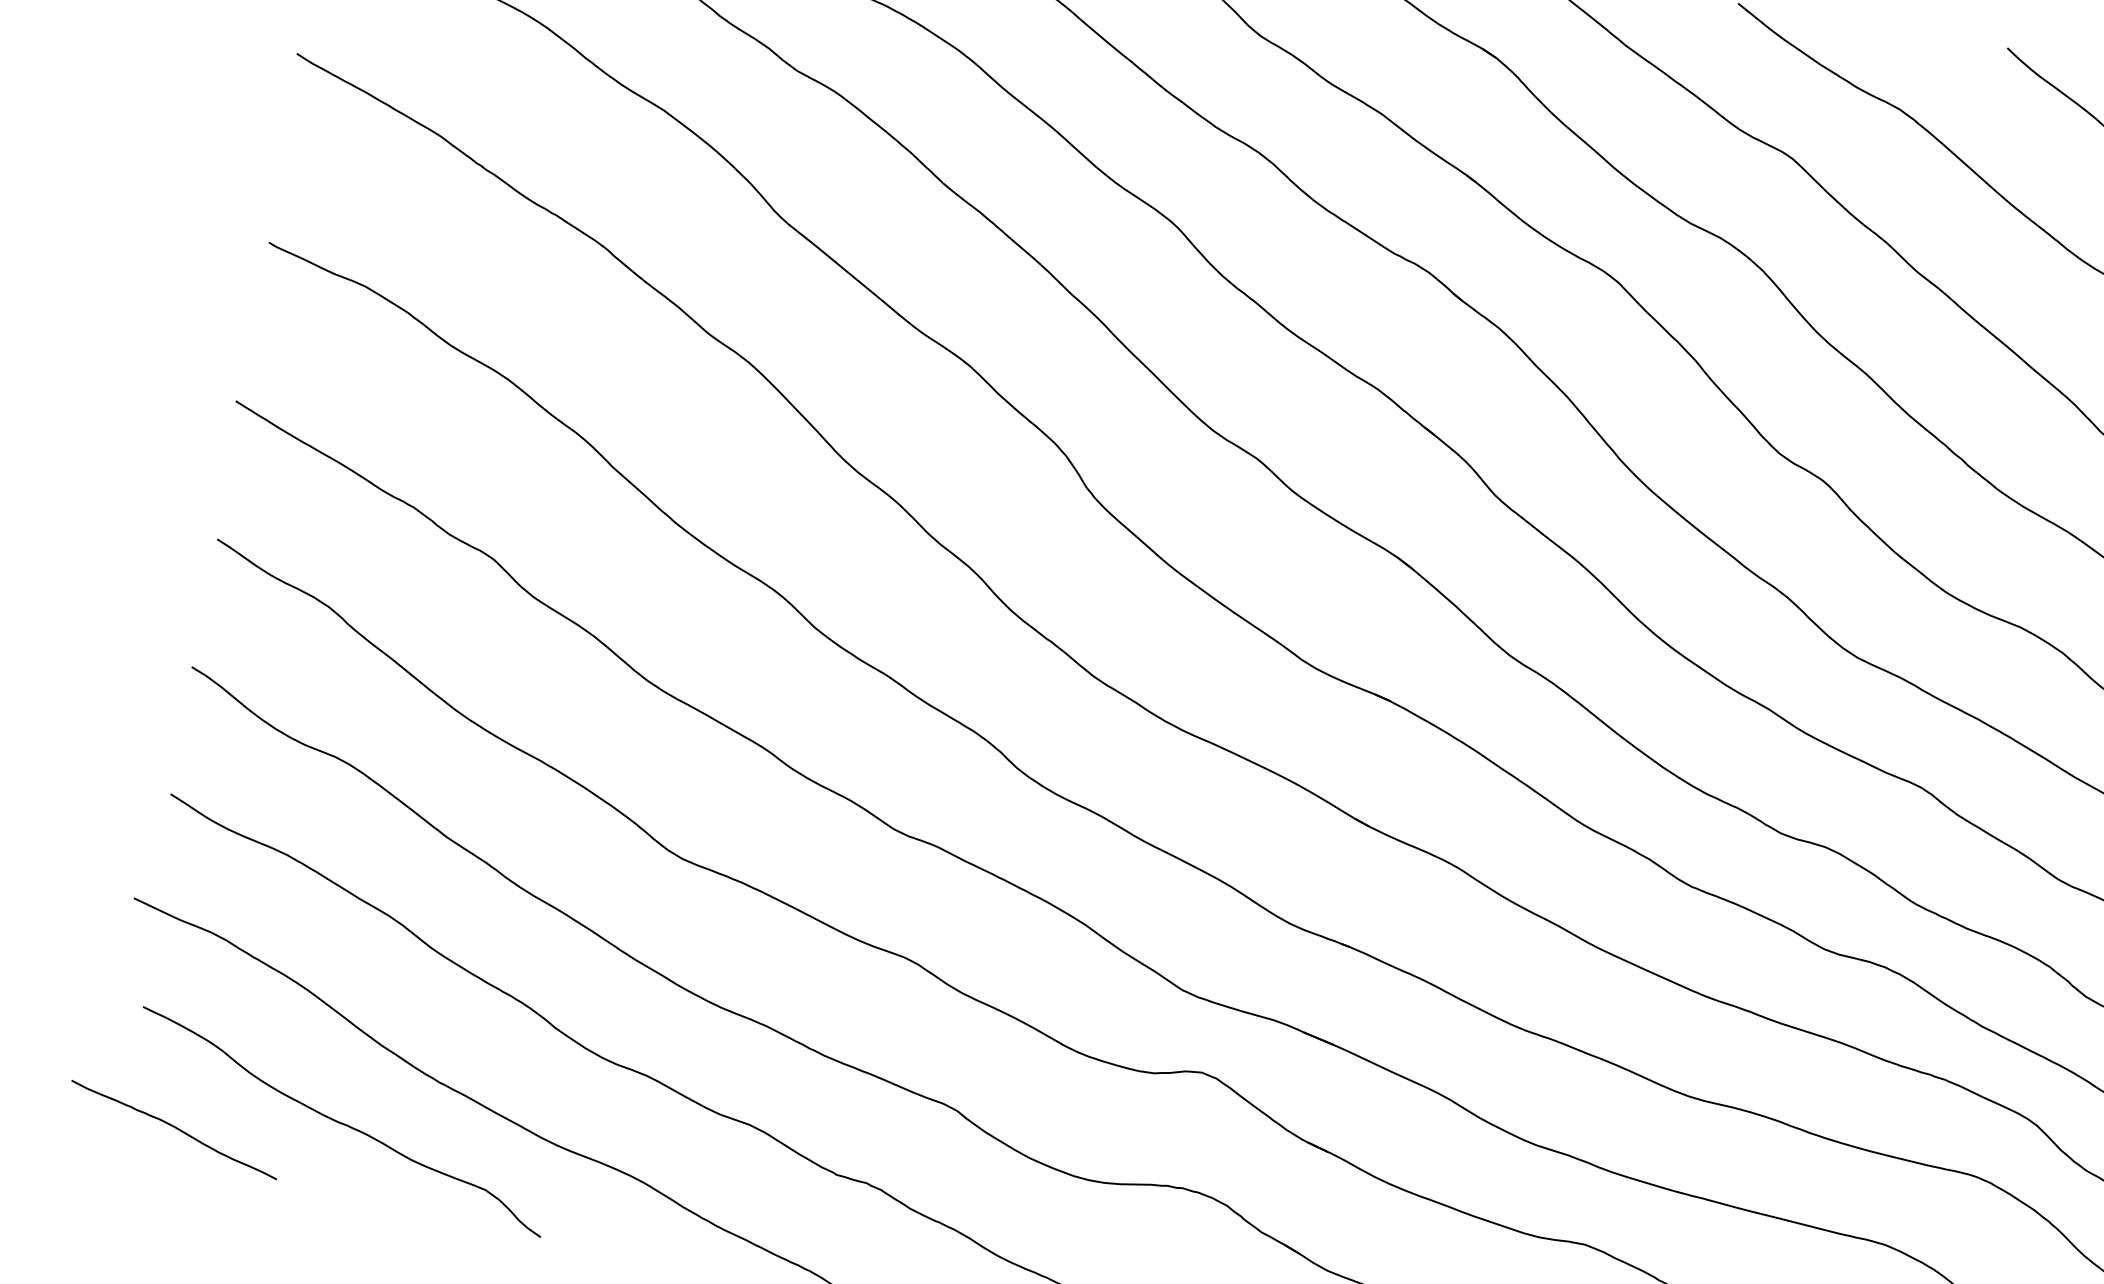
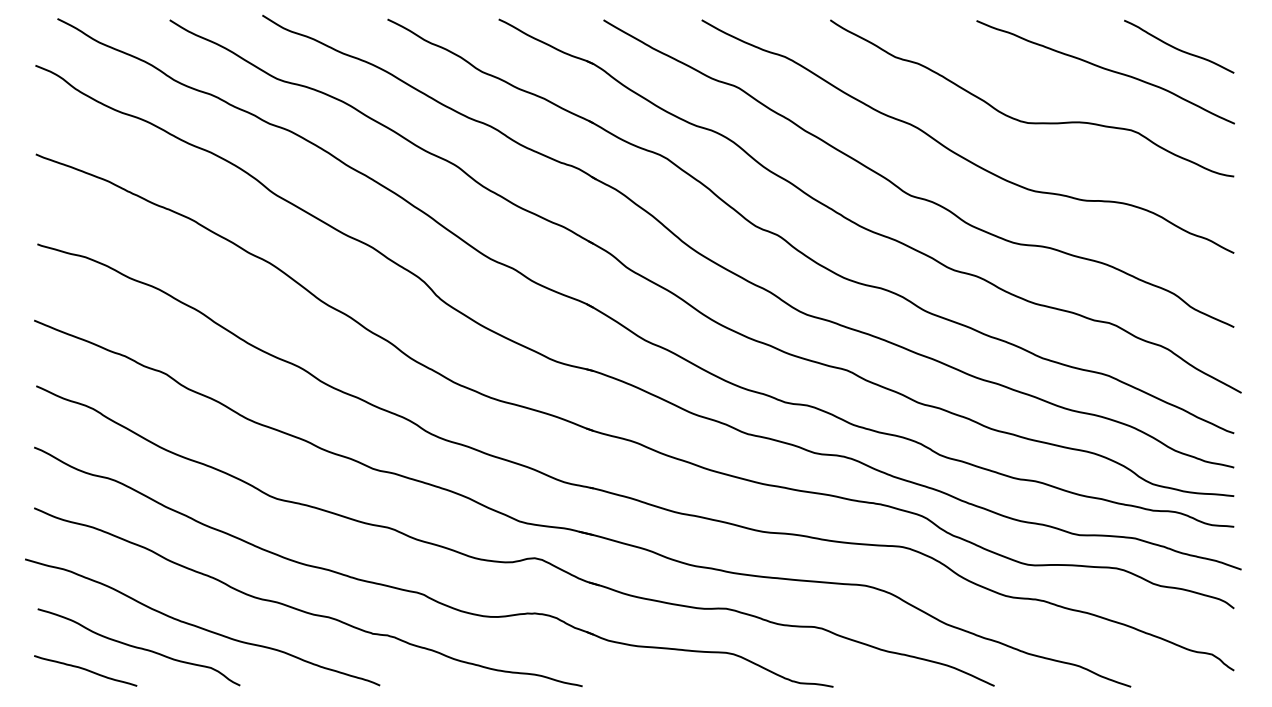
curve: (174, 1128) -> (85, 670), moved

